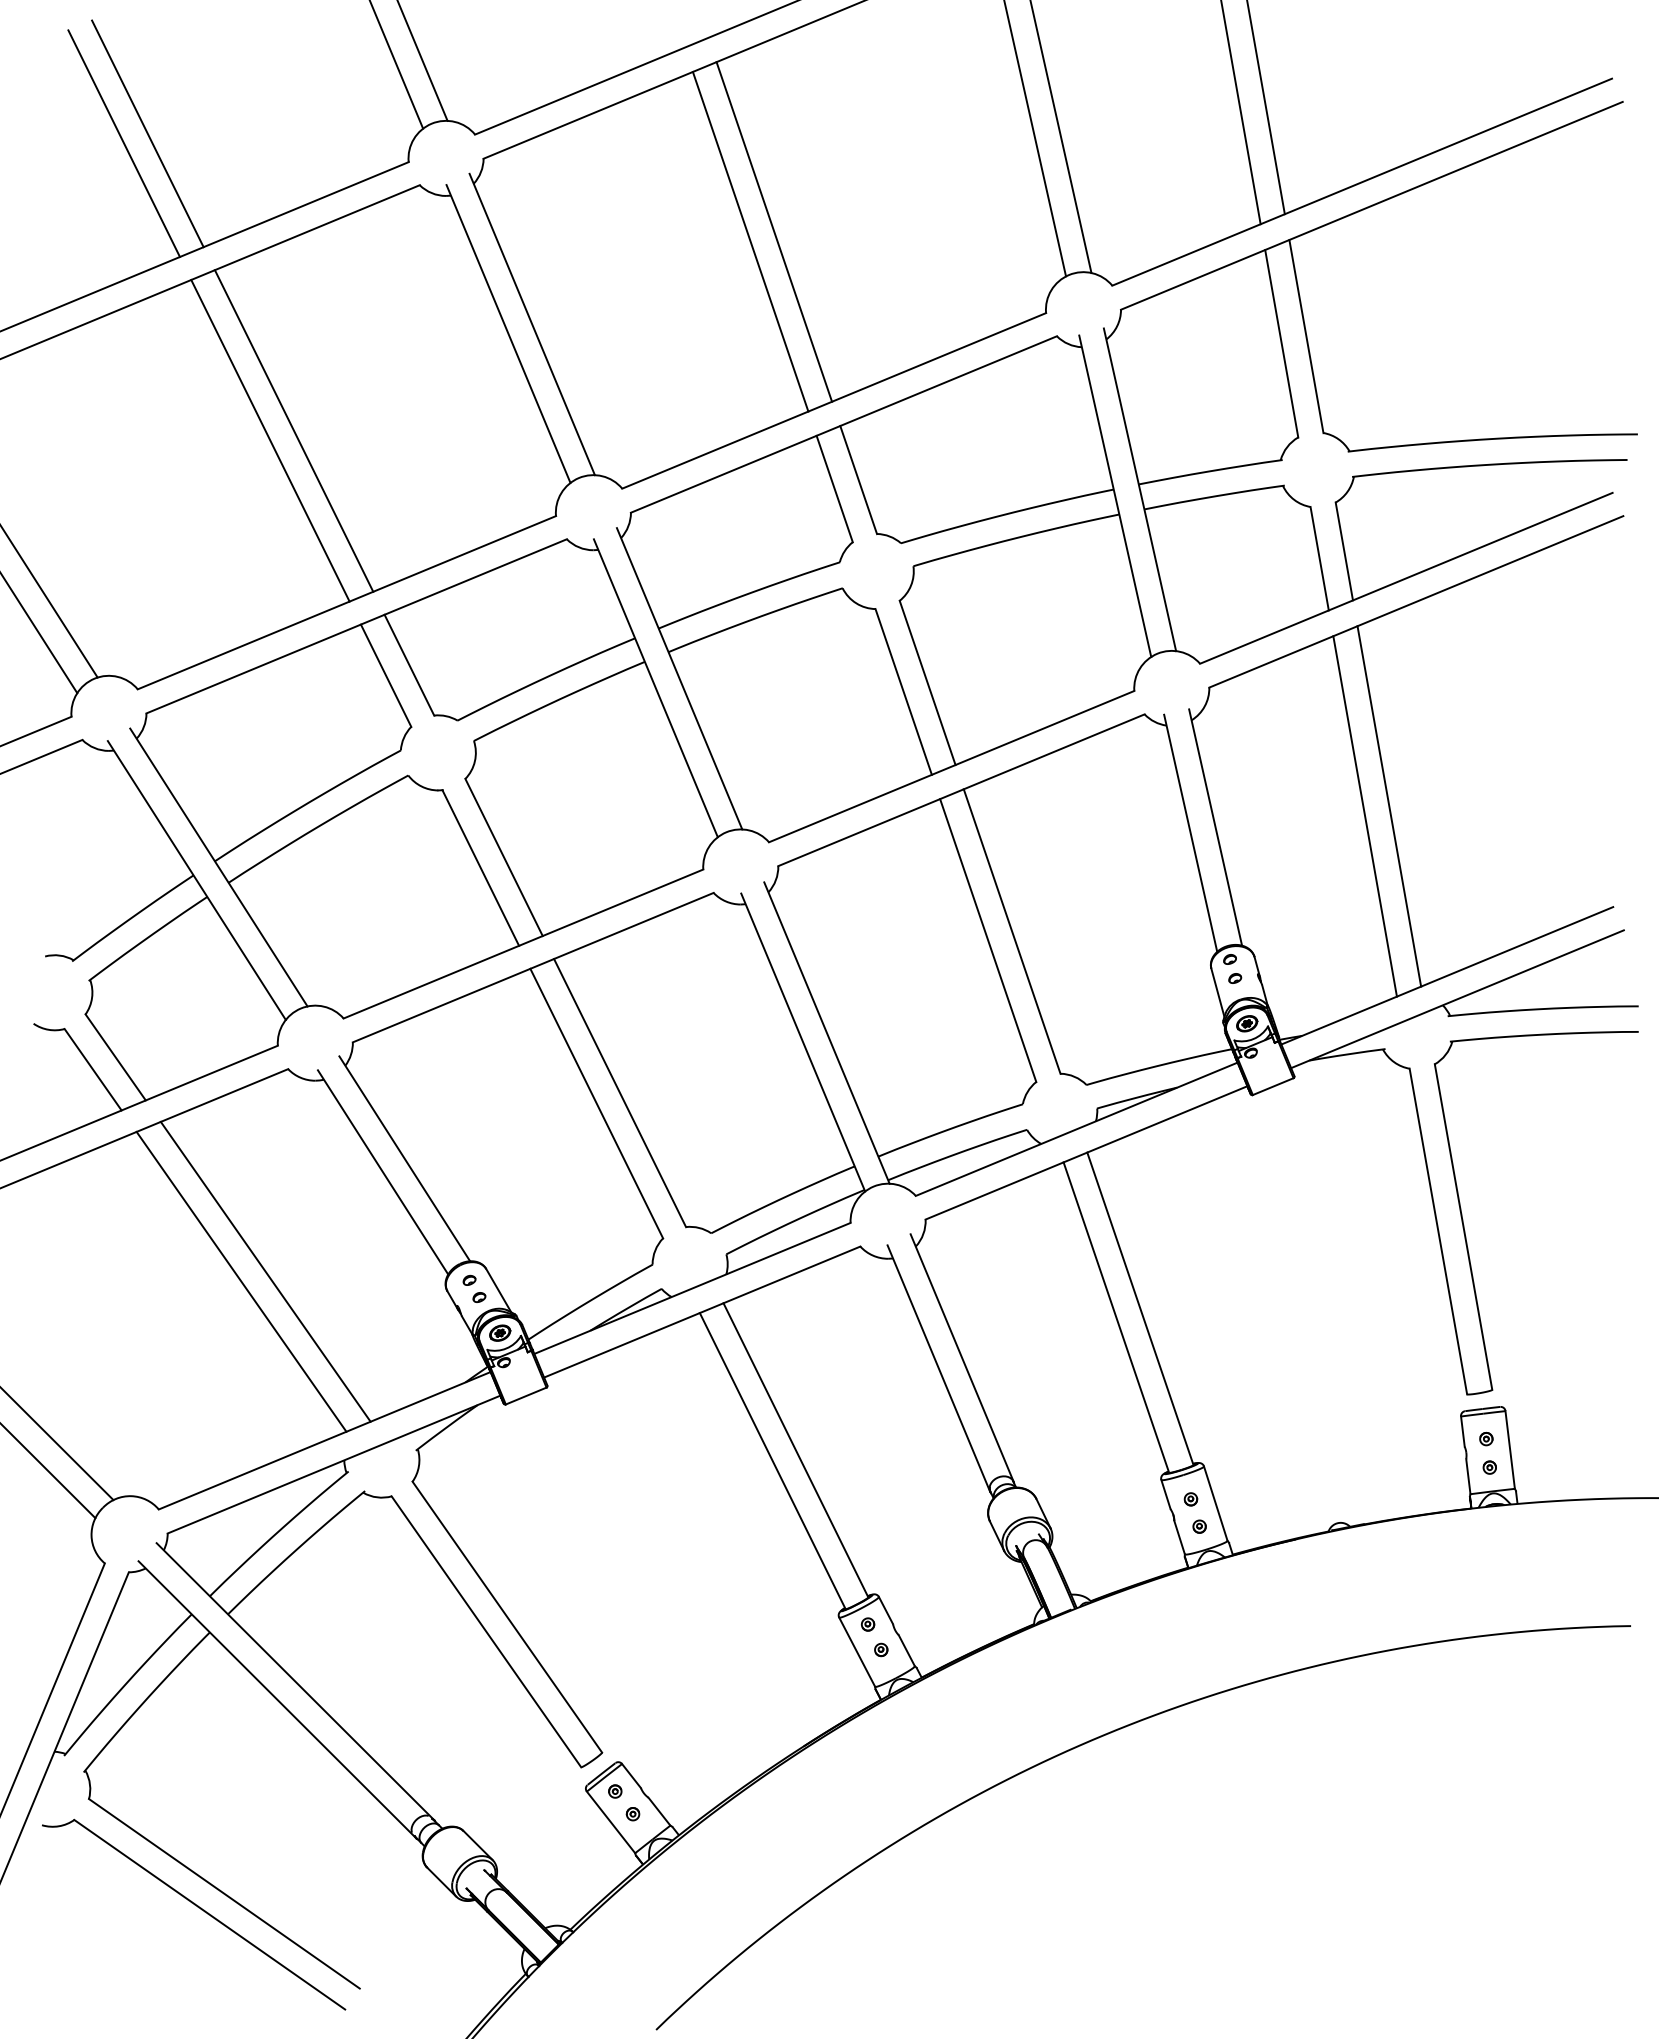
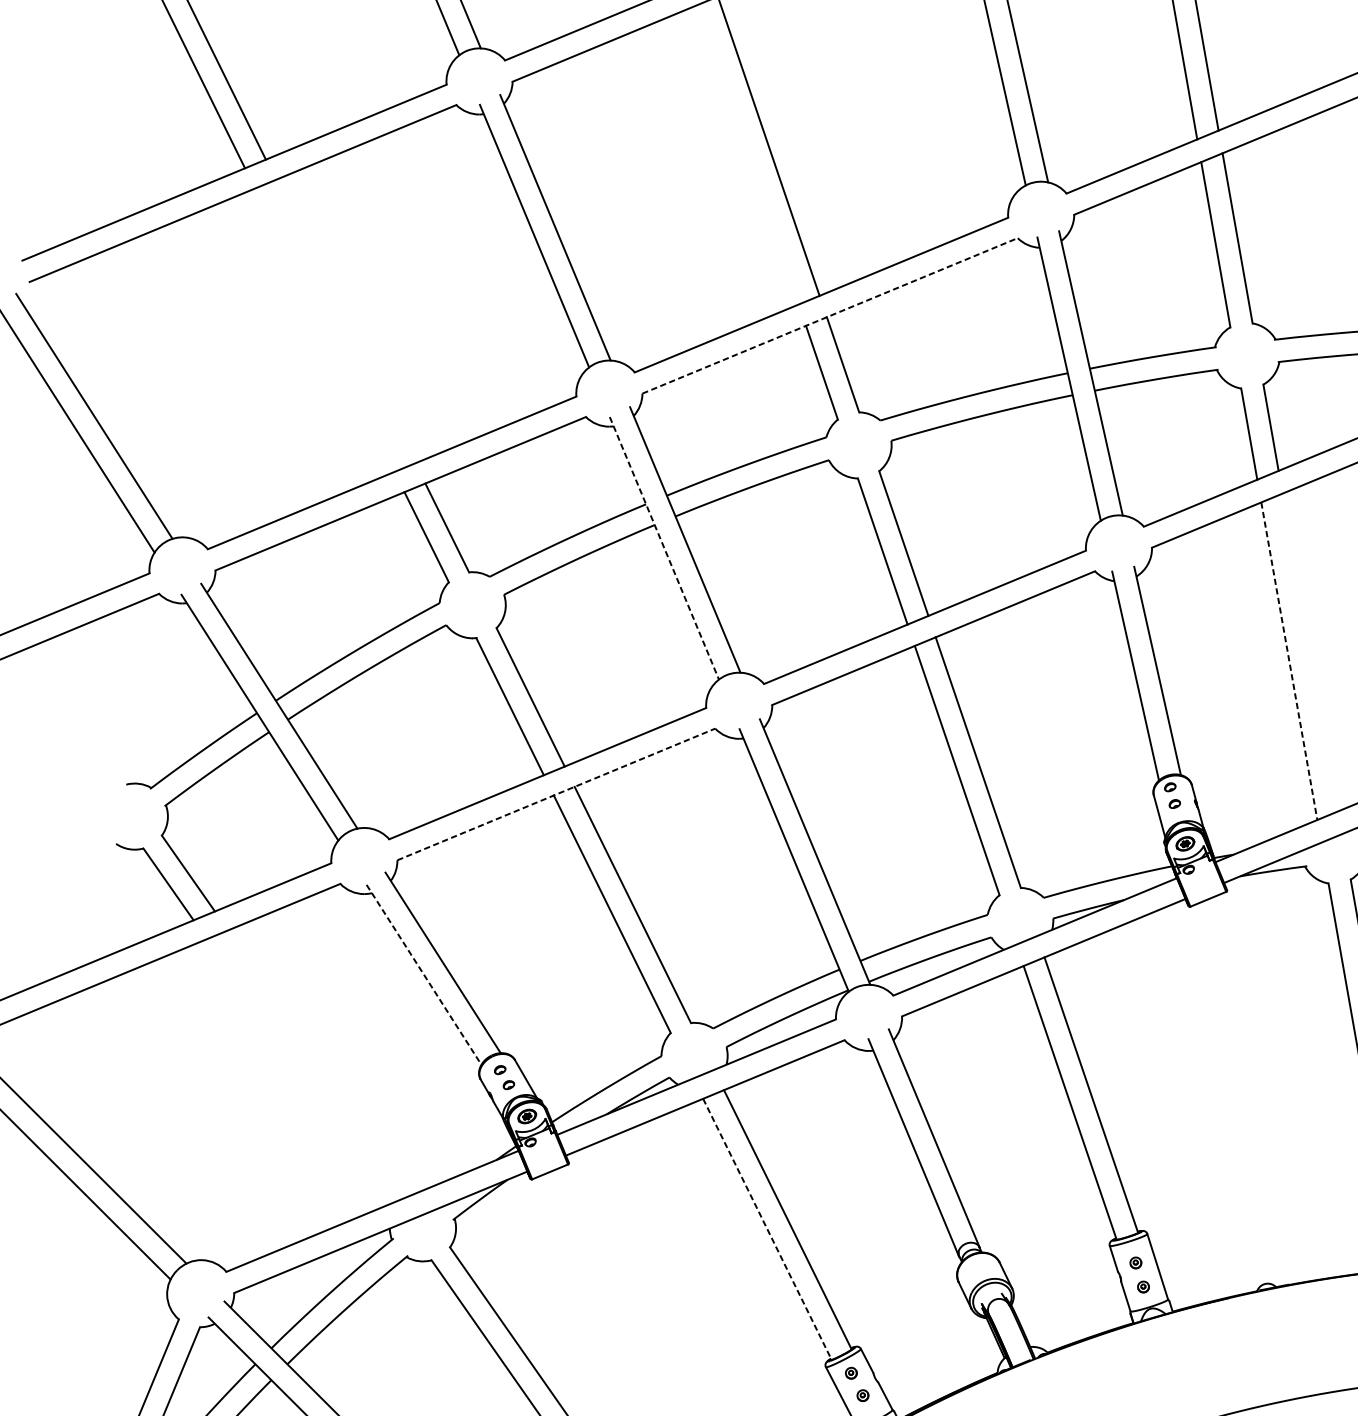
line: (750, 241) -> (747, 154), removed
line: (843, 424) -> (829, 315), solid -> dashed
line: (293, 430) -> (345, 321), removed
line: (270, 440) -> (324, 329), removed
line: (656, 688) -> (664, 548), solid -> dashed
line: (1389, 806) -> (1310, 652), removed
line: (1365, 816) -> (1289, 661), solid -> dashed
line: (533, 967) -> (556, 794), solid -> dashed
line: (383, 1172) -> (424, 974), solid -> dashed
line: (265, 1271) -> (320, 1062), removed
line: (241, 1281) -> (299, 1071), removed
line: (773, 1461) -> (768, 1229), solid -> dashed

